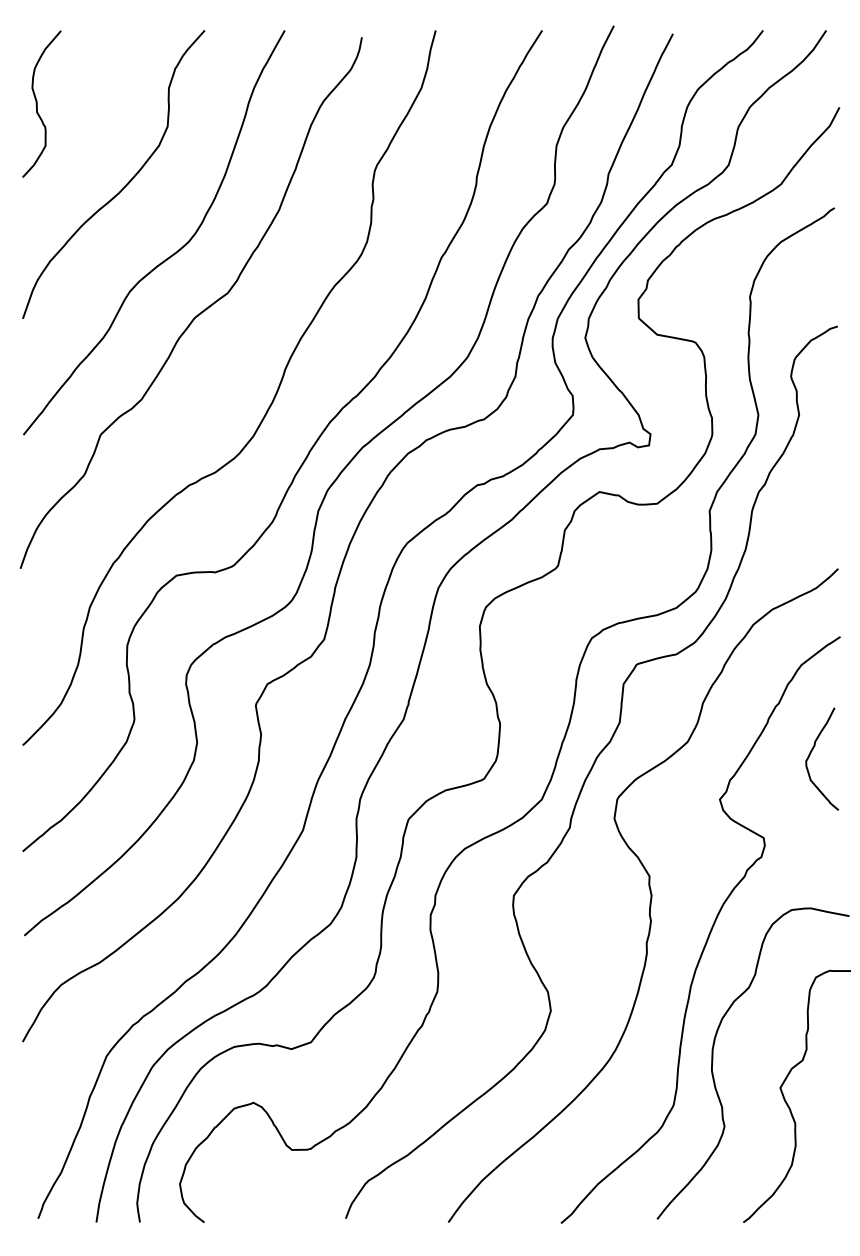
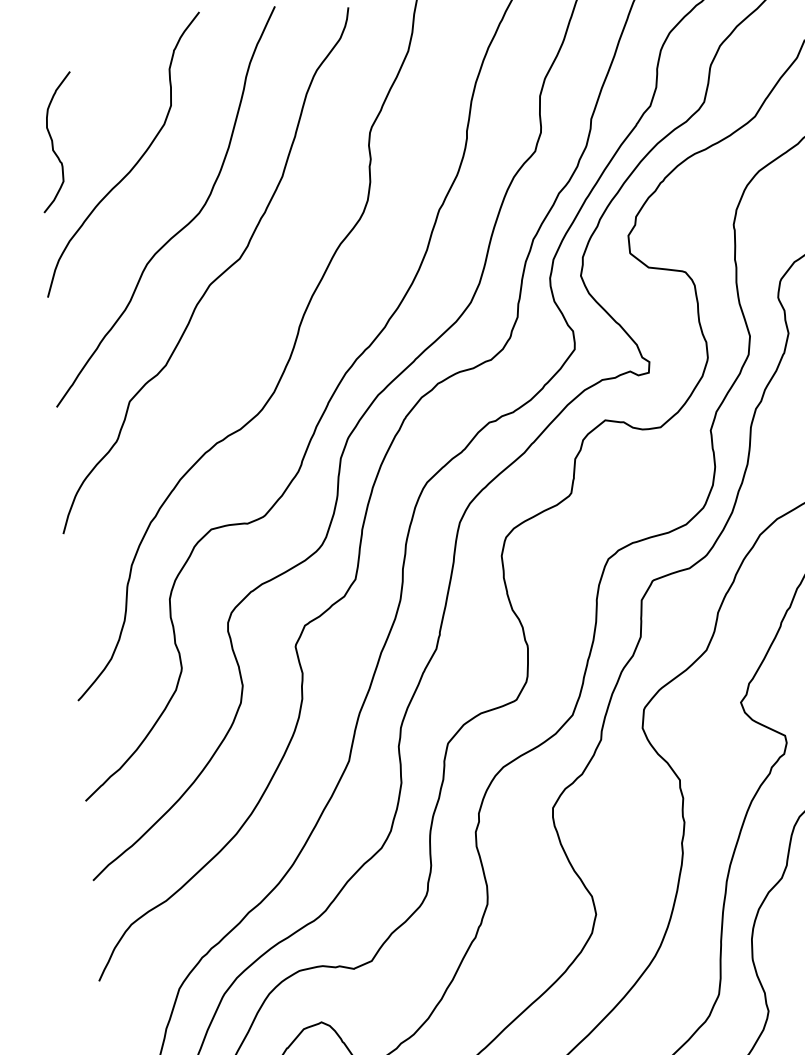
curve: (37, 103) -> (52, 141), moved

